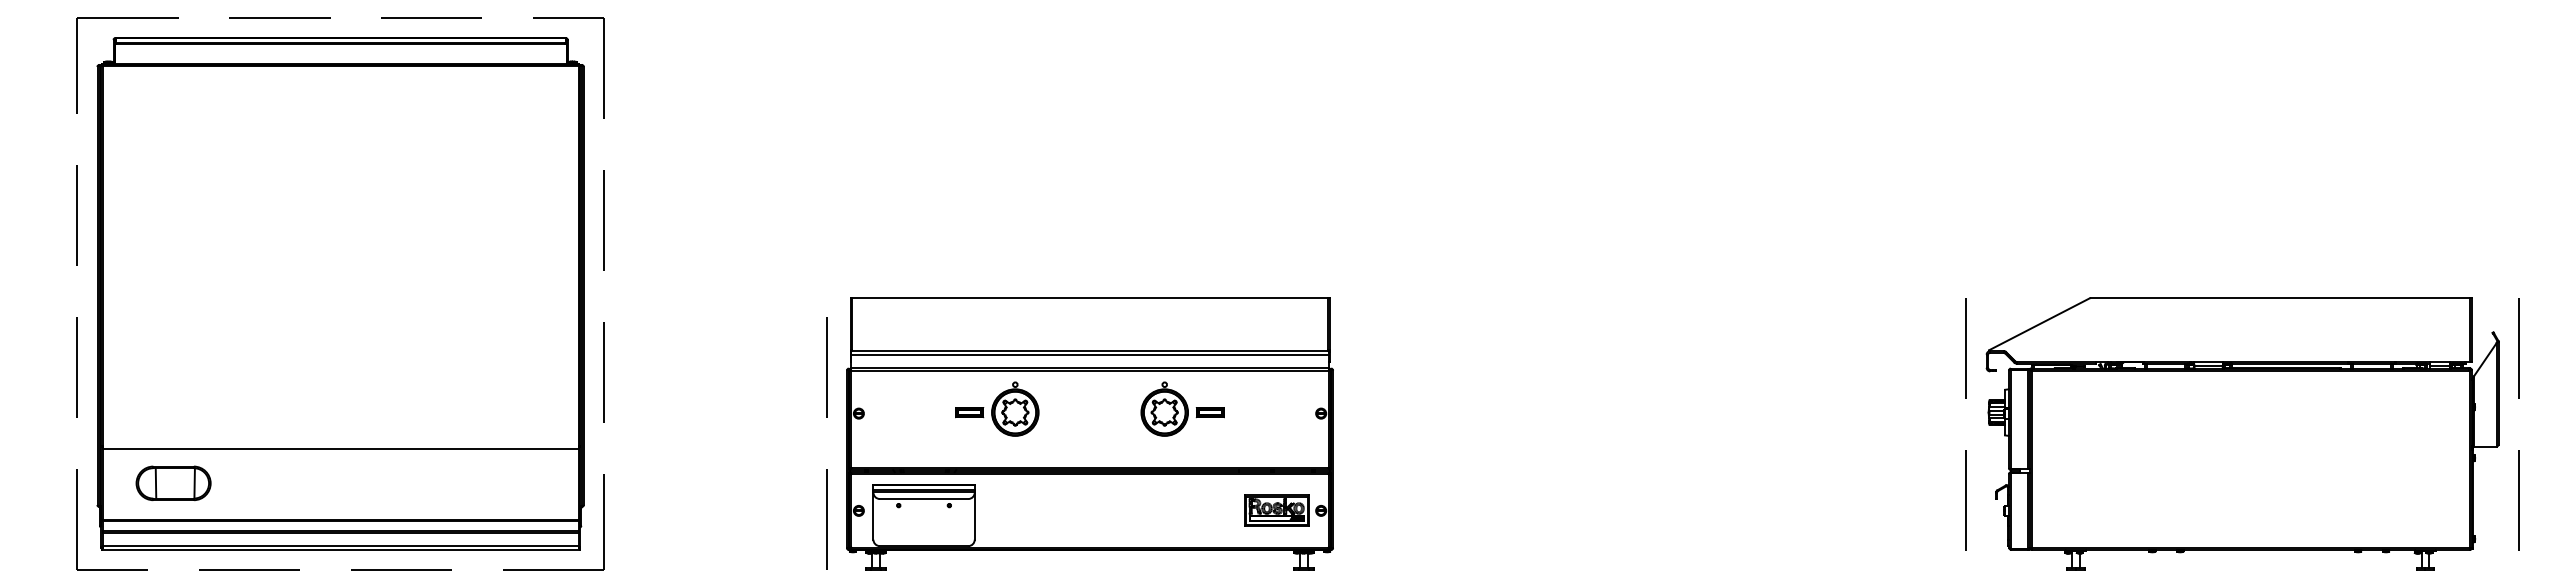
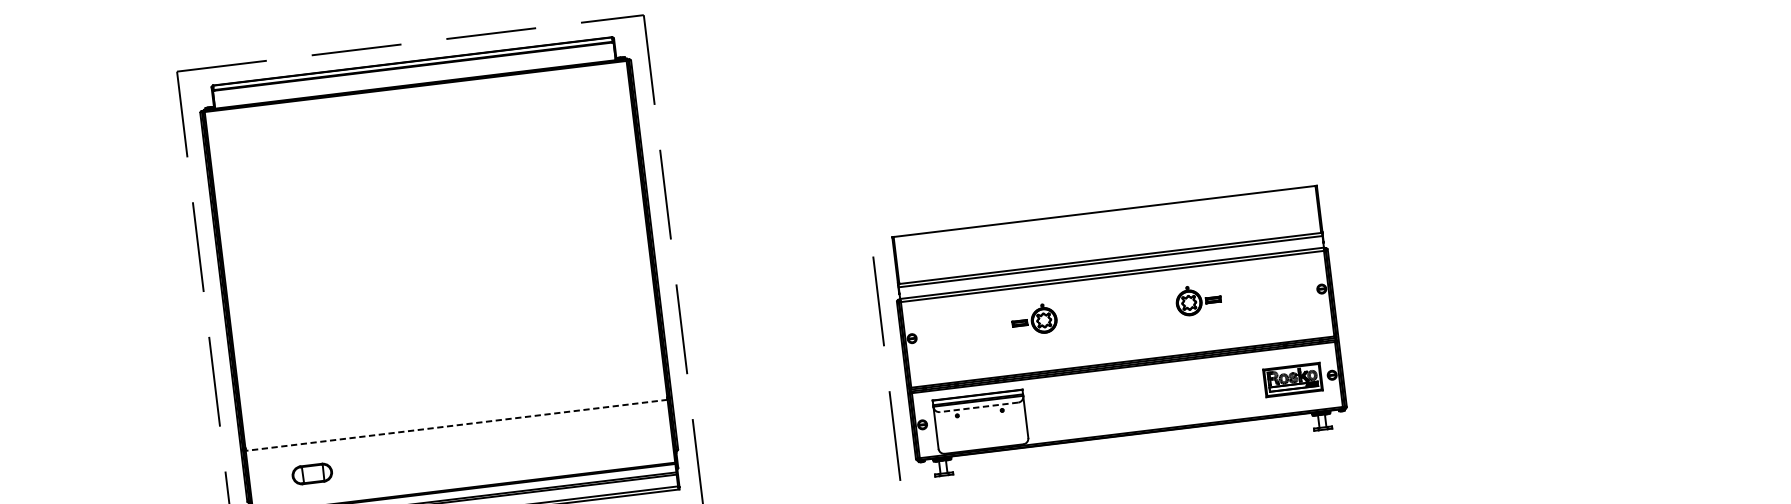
part: (997, 408) -> (1034, 319), size x0.6
part: (1182, 408) -> (1198, 299), size x0.6
line: (340, 448) -> (456, 425), solid -> dashed
part: (173, 483) -> (312, 474), size x0.6
line: (923, 499) -> (978, 407), solid -> dashed

